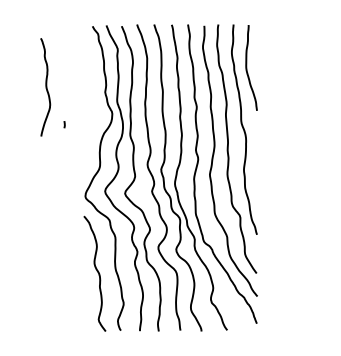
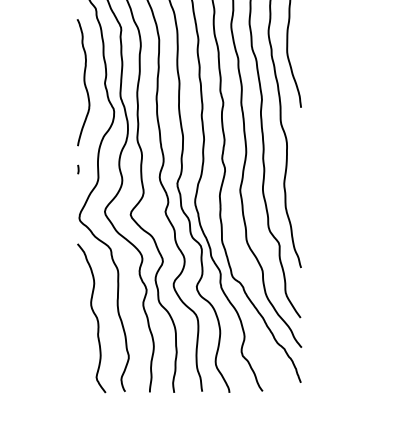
curve: (45, 87) -> (83, 82), moved
line: (64, 124) -> (78, 169), moved

